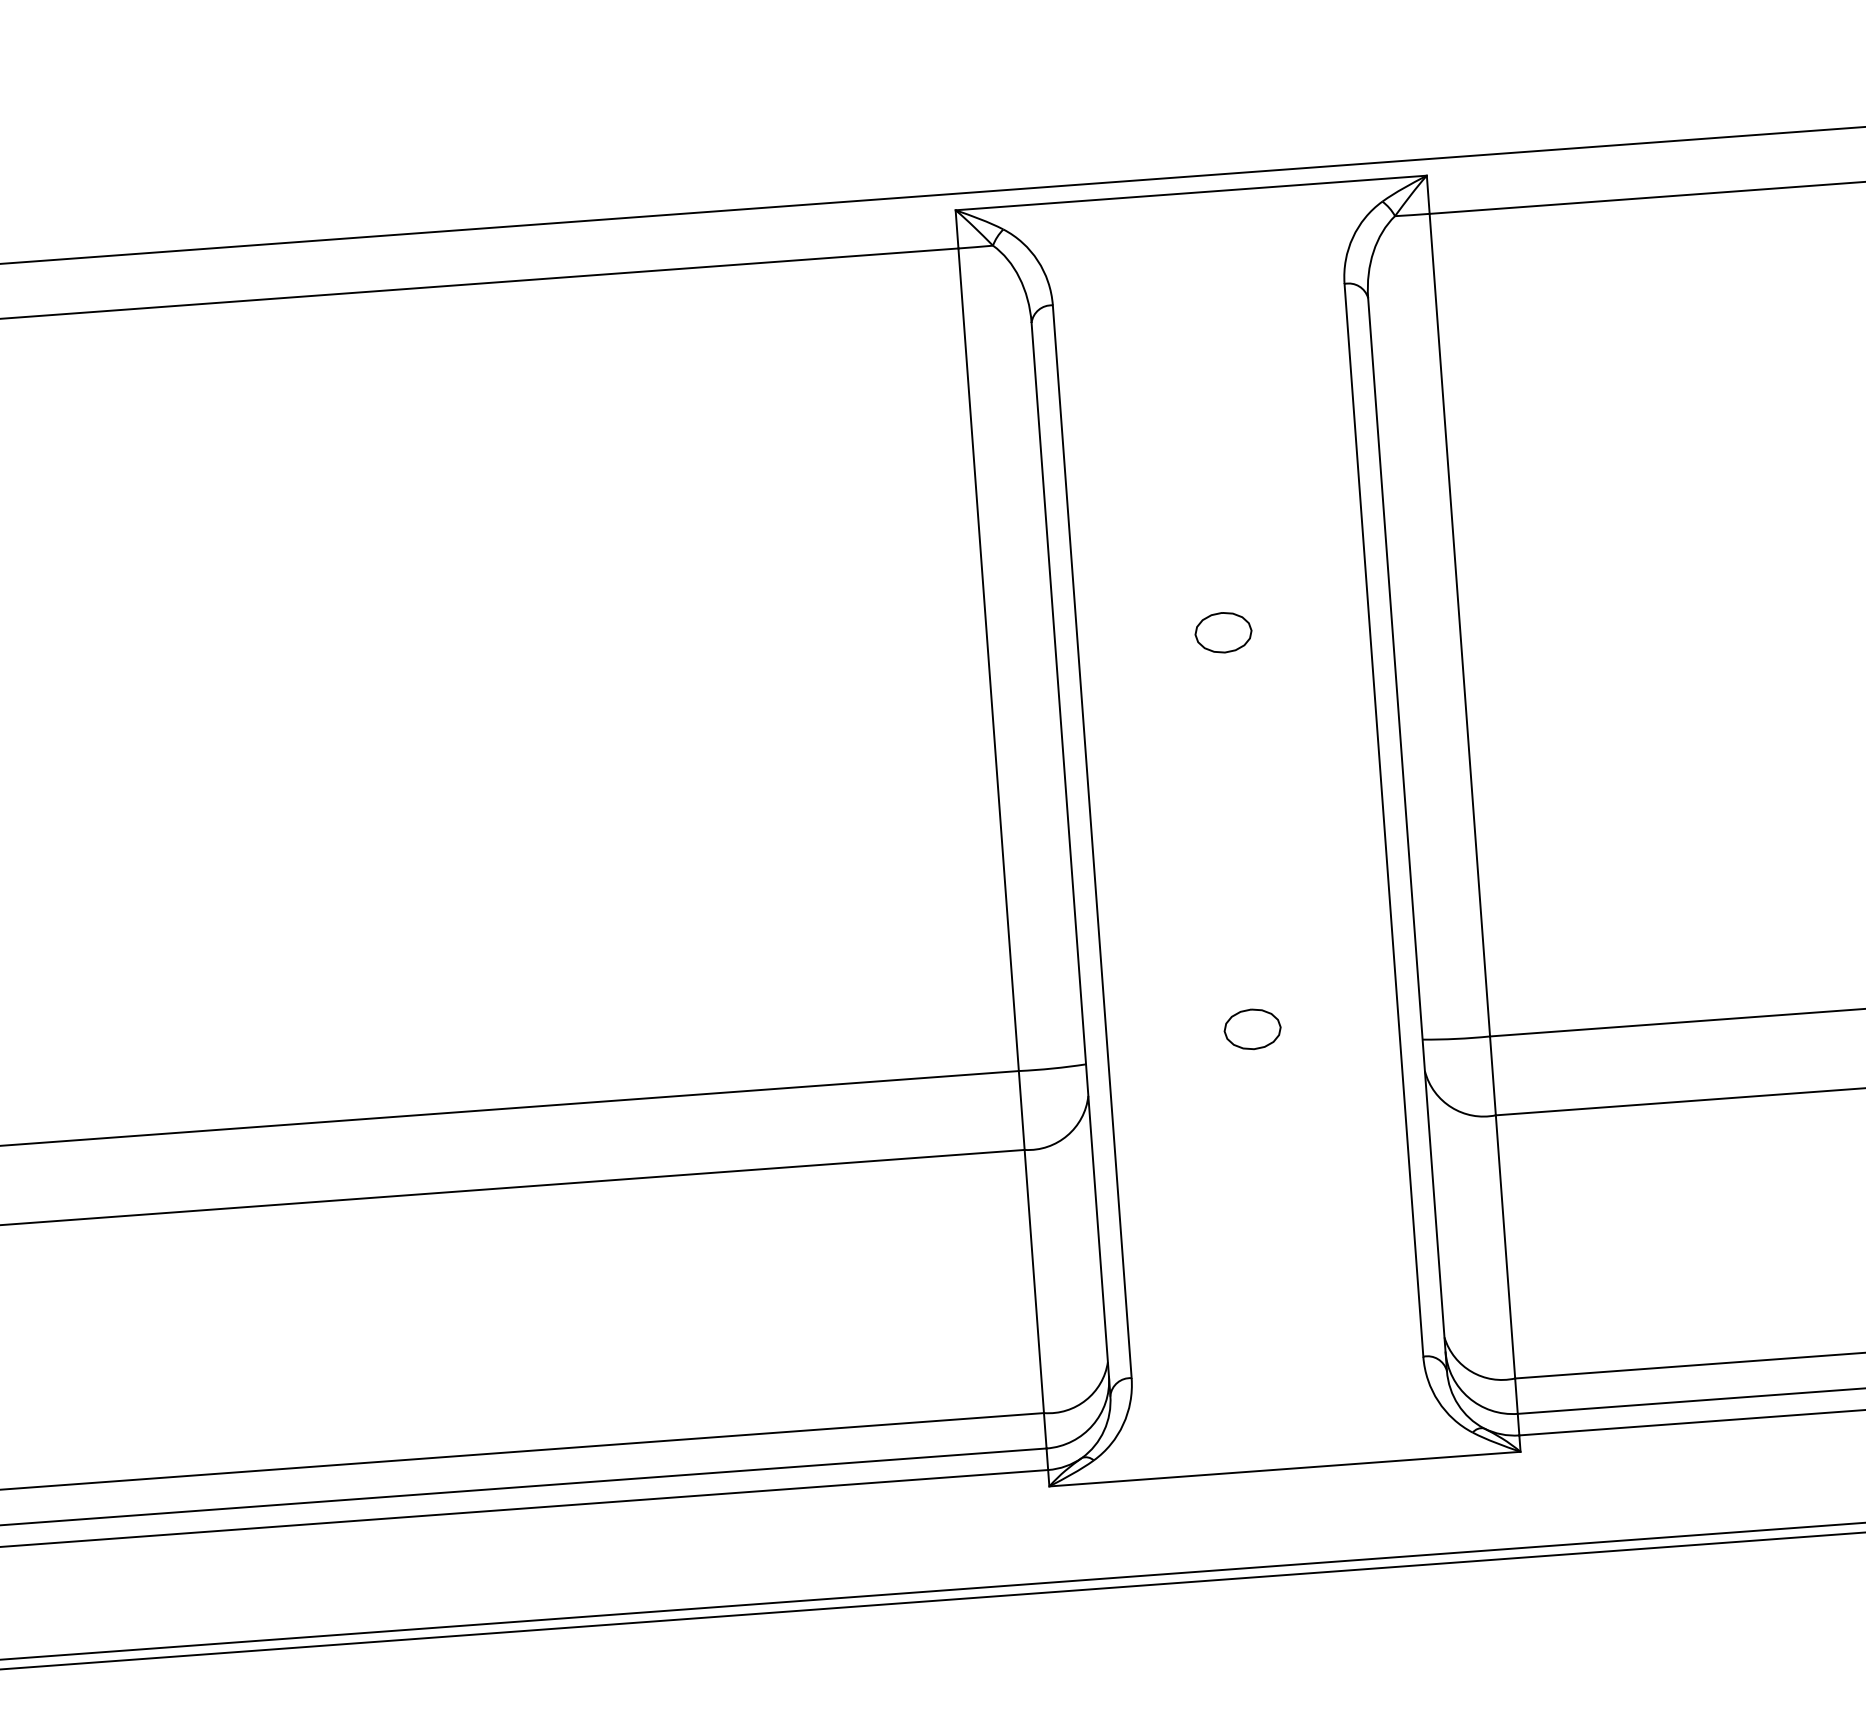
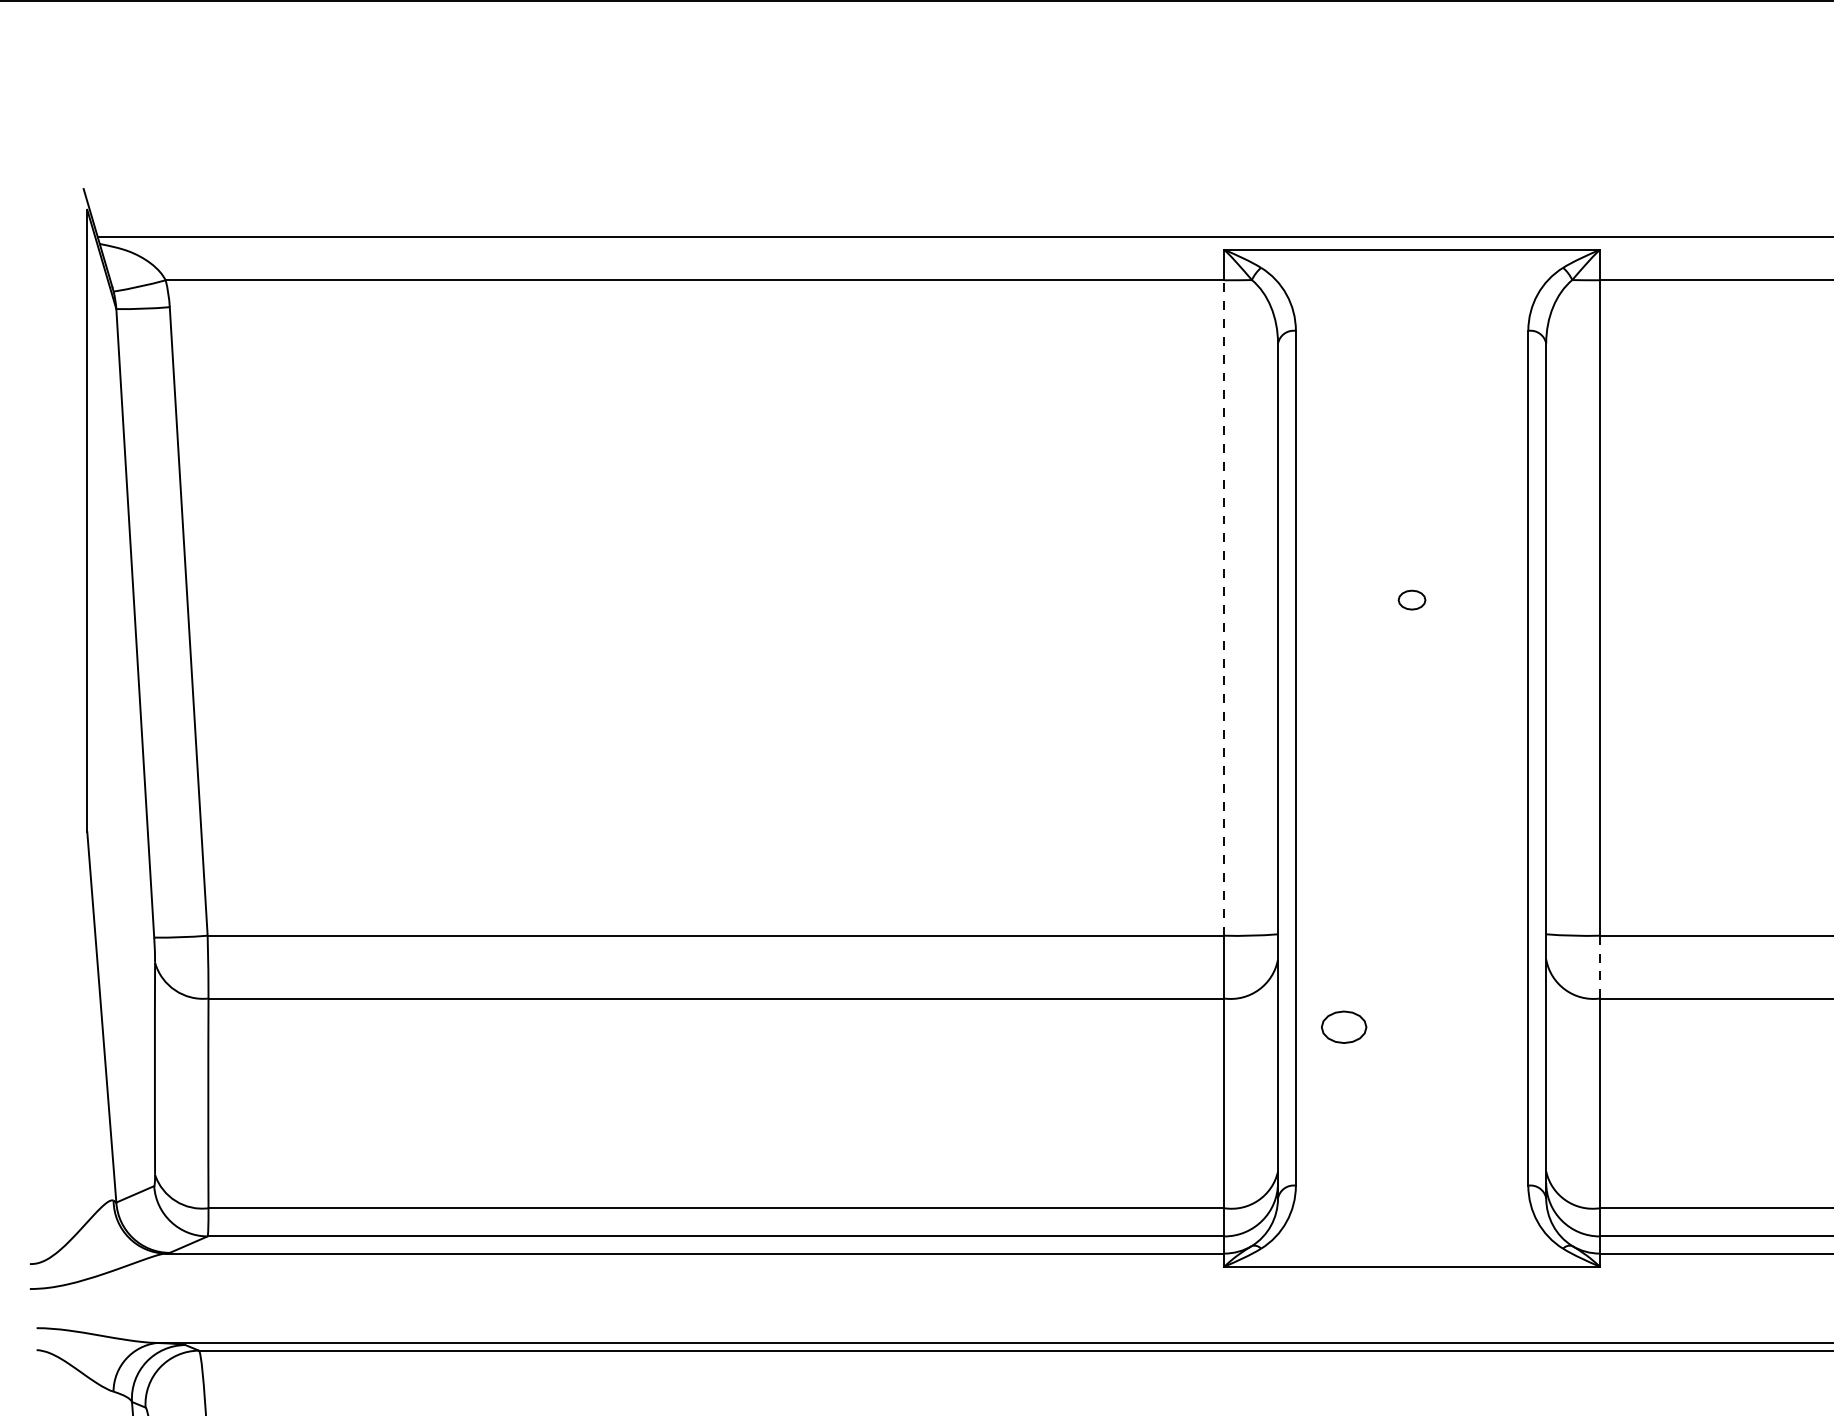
part: (1222, 631) -> (1411, 599), size x0.6
line: (988, 659) -> (1224, 607), solid -> dashed
part: (1251, 1028) -> (1343, 1026), moved
line: (1492, 1076) -> (1599, 967), solid -> dashed

